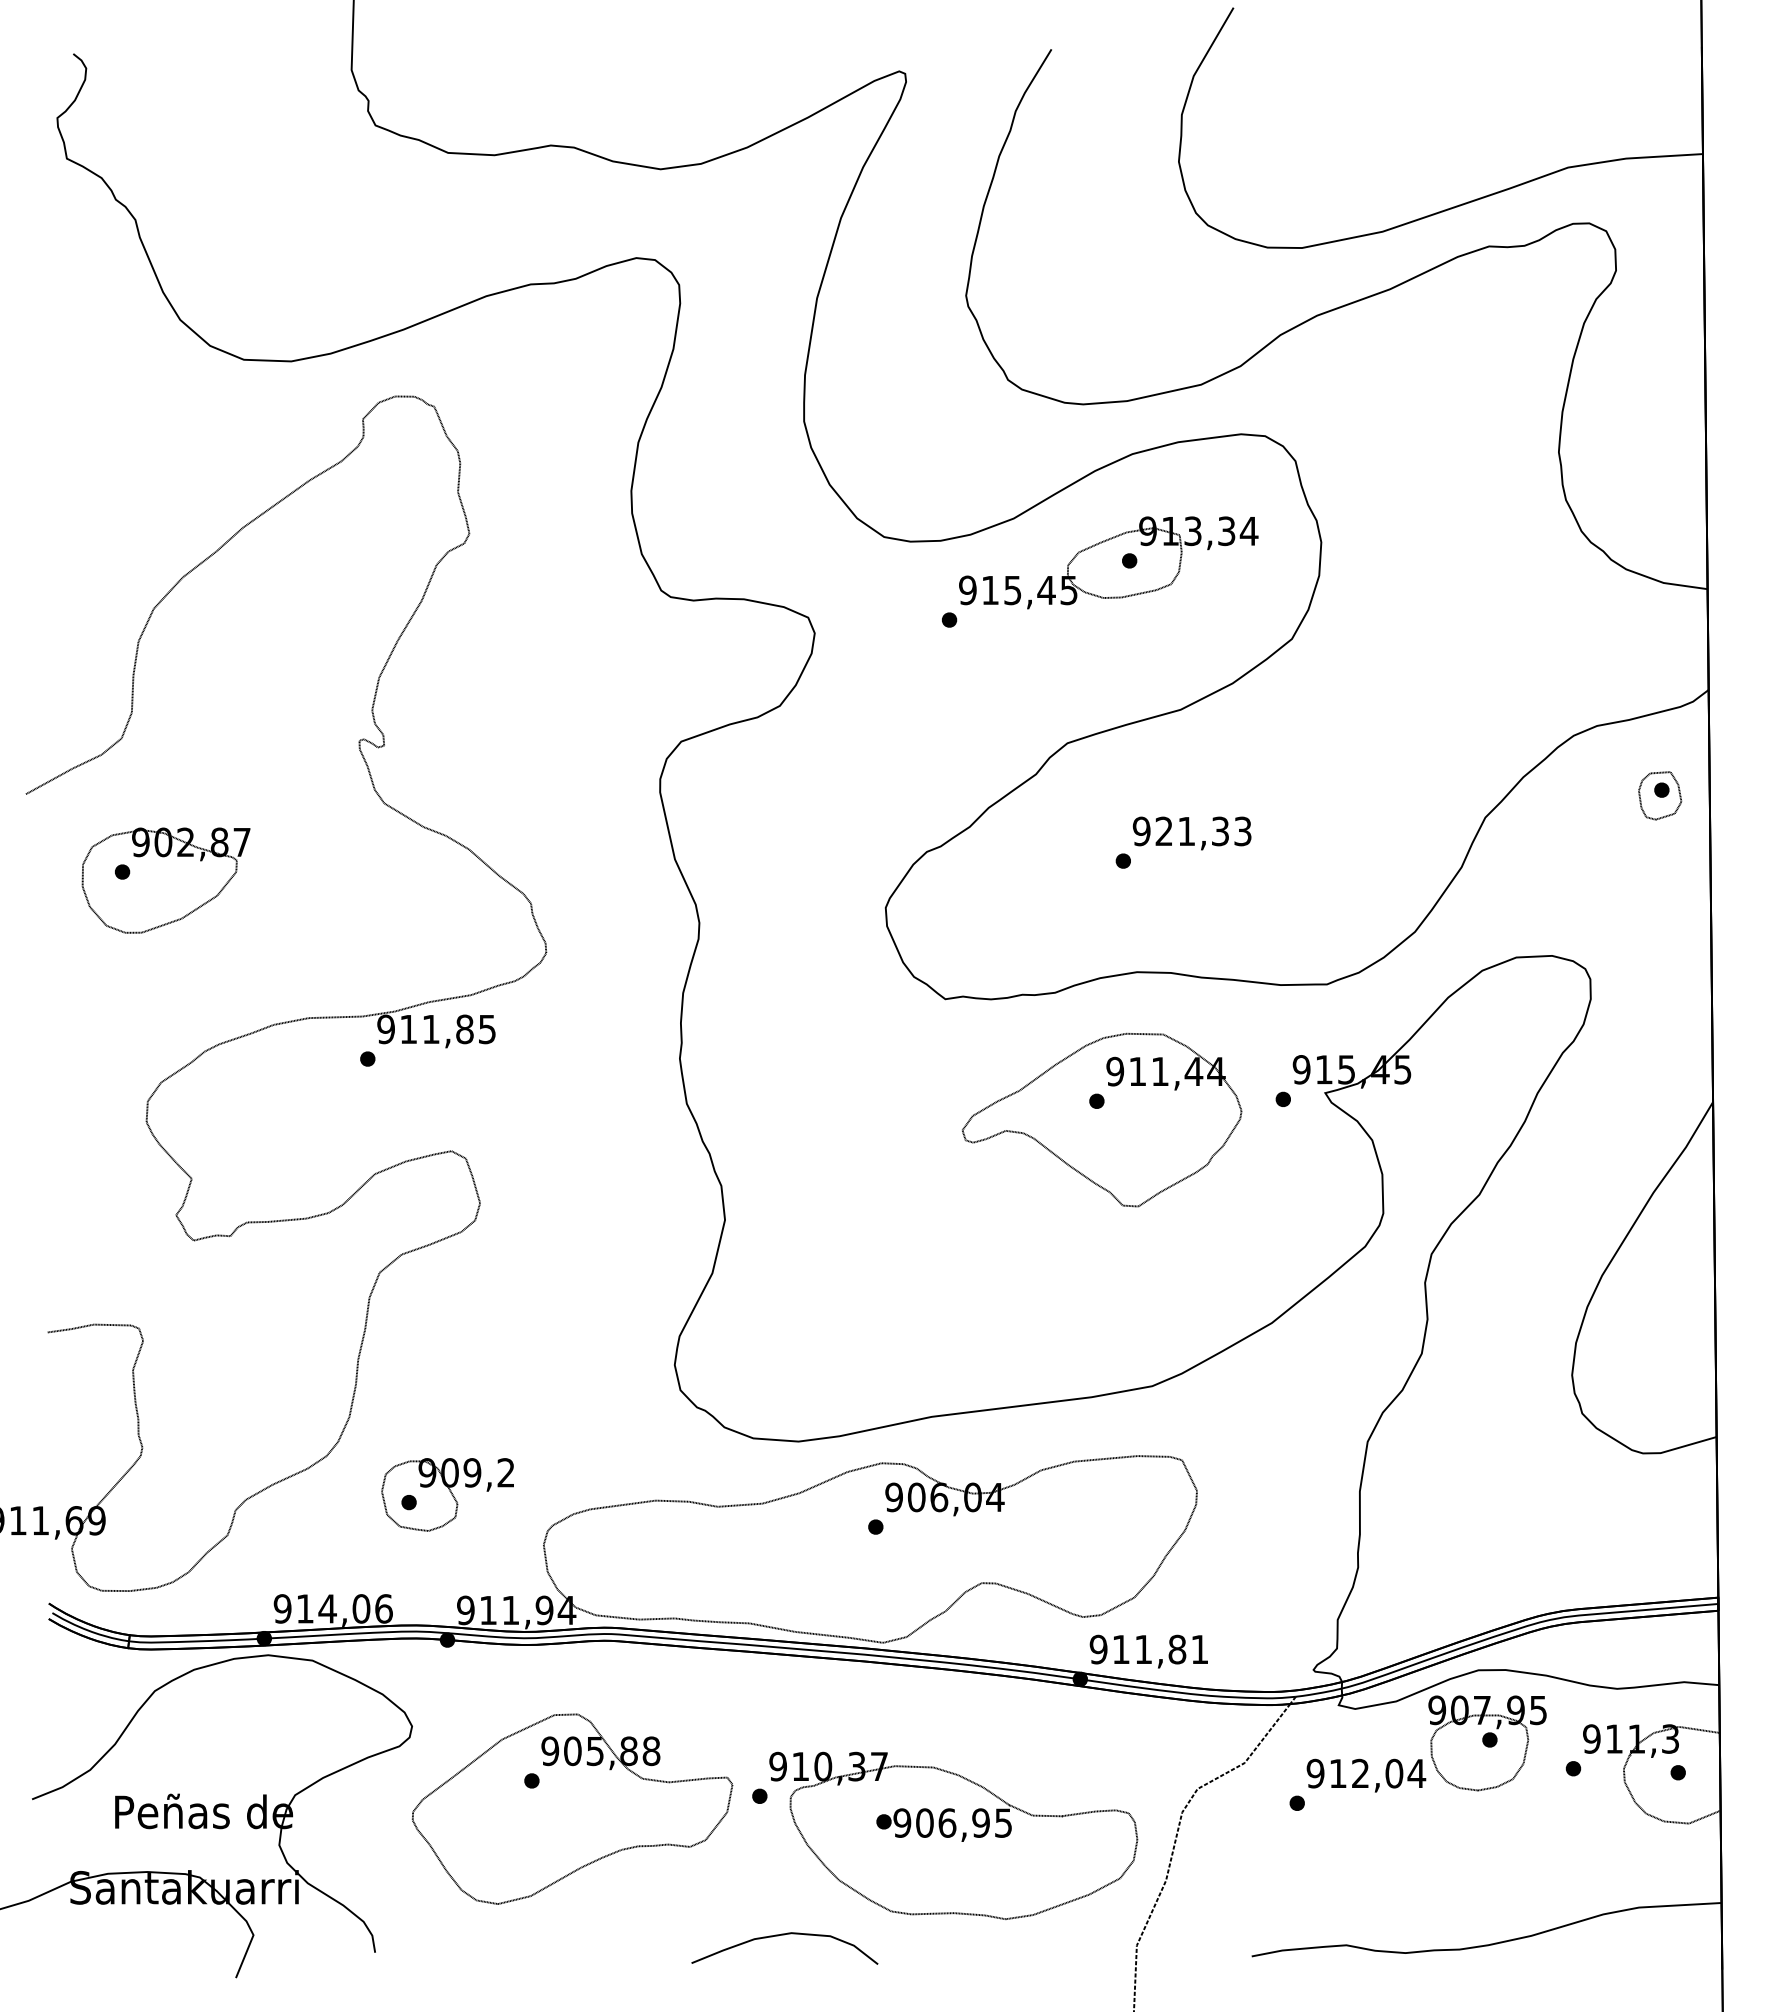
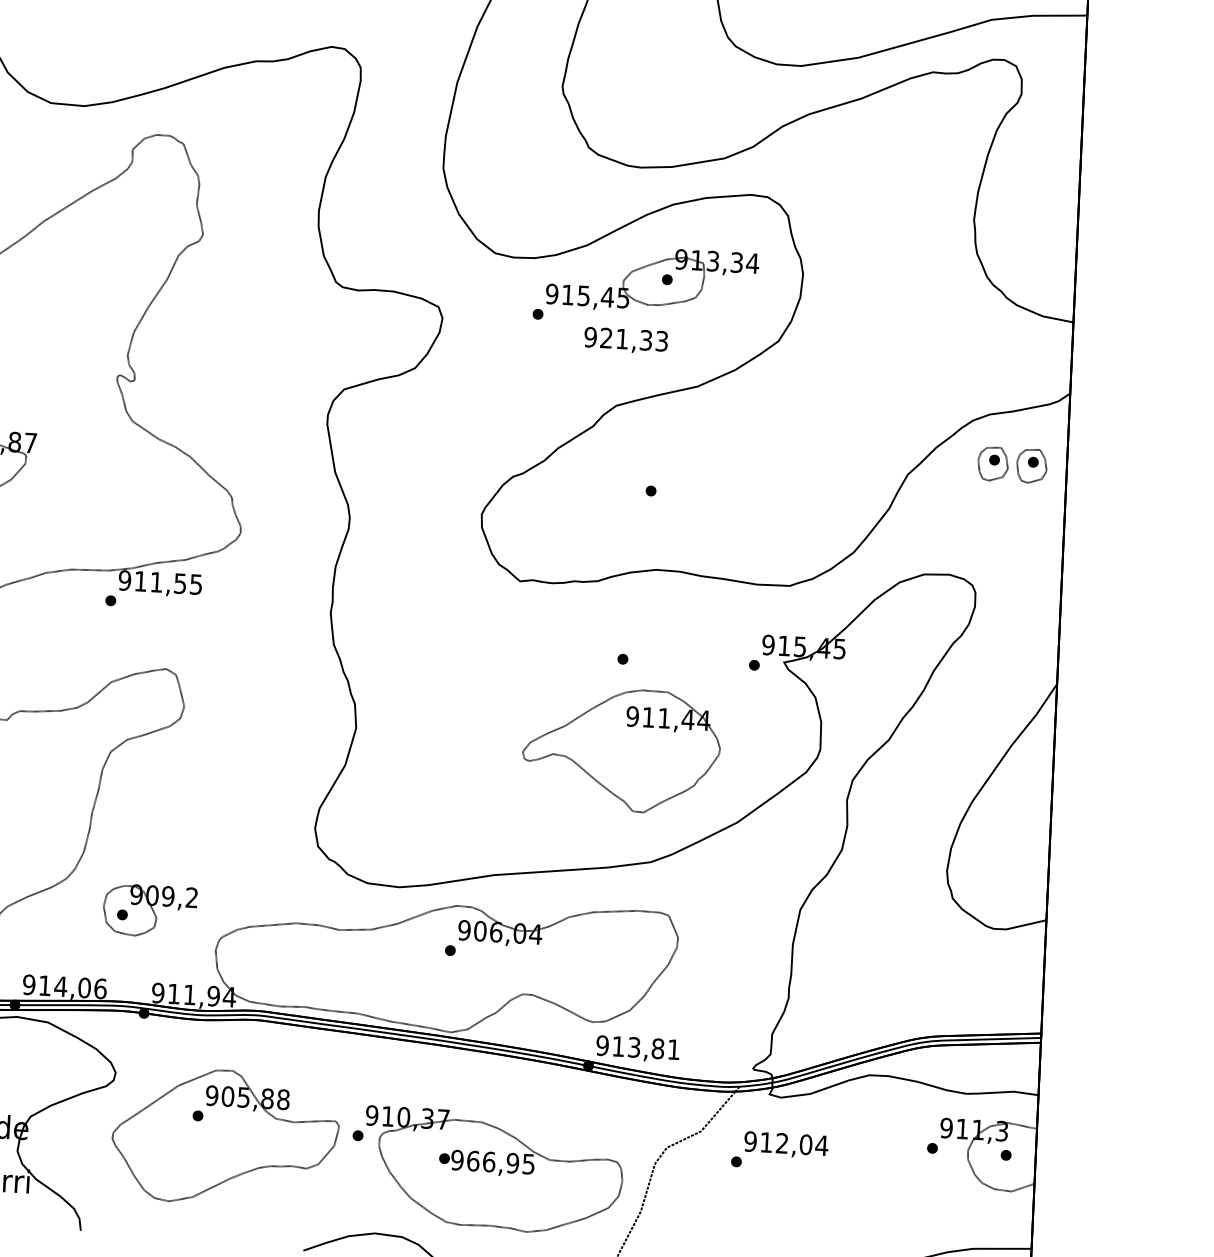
part: (1605, 795) -> (993, 463), added
text: (1191, 833) -> (625, 340), moved
text: (464, 1029) -> (180, 583), 911,85 -> 911,55
part: (1102, 1119) -> (621, 749), moved
text: (1143, 1649) -> (634, 1047), 911,81 -> 913,81
part: (1487, 1743) -> (872, 1127), removed
text: (924, 1822) -> (473, 1160), 906,95 -> 966,95

